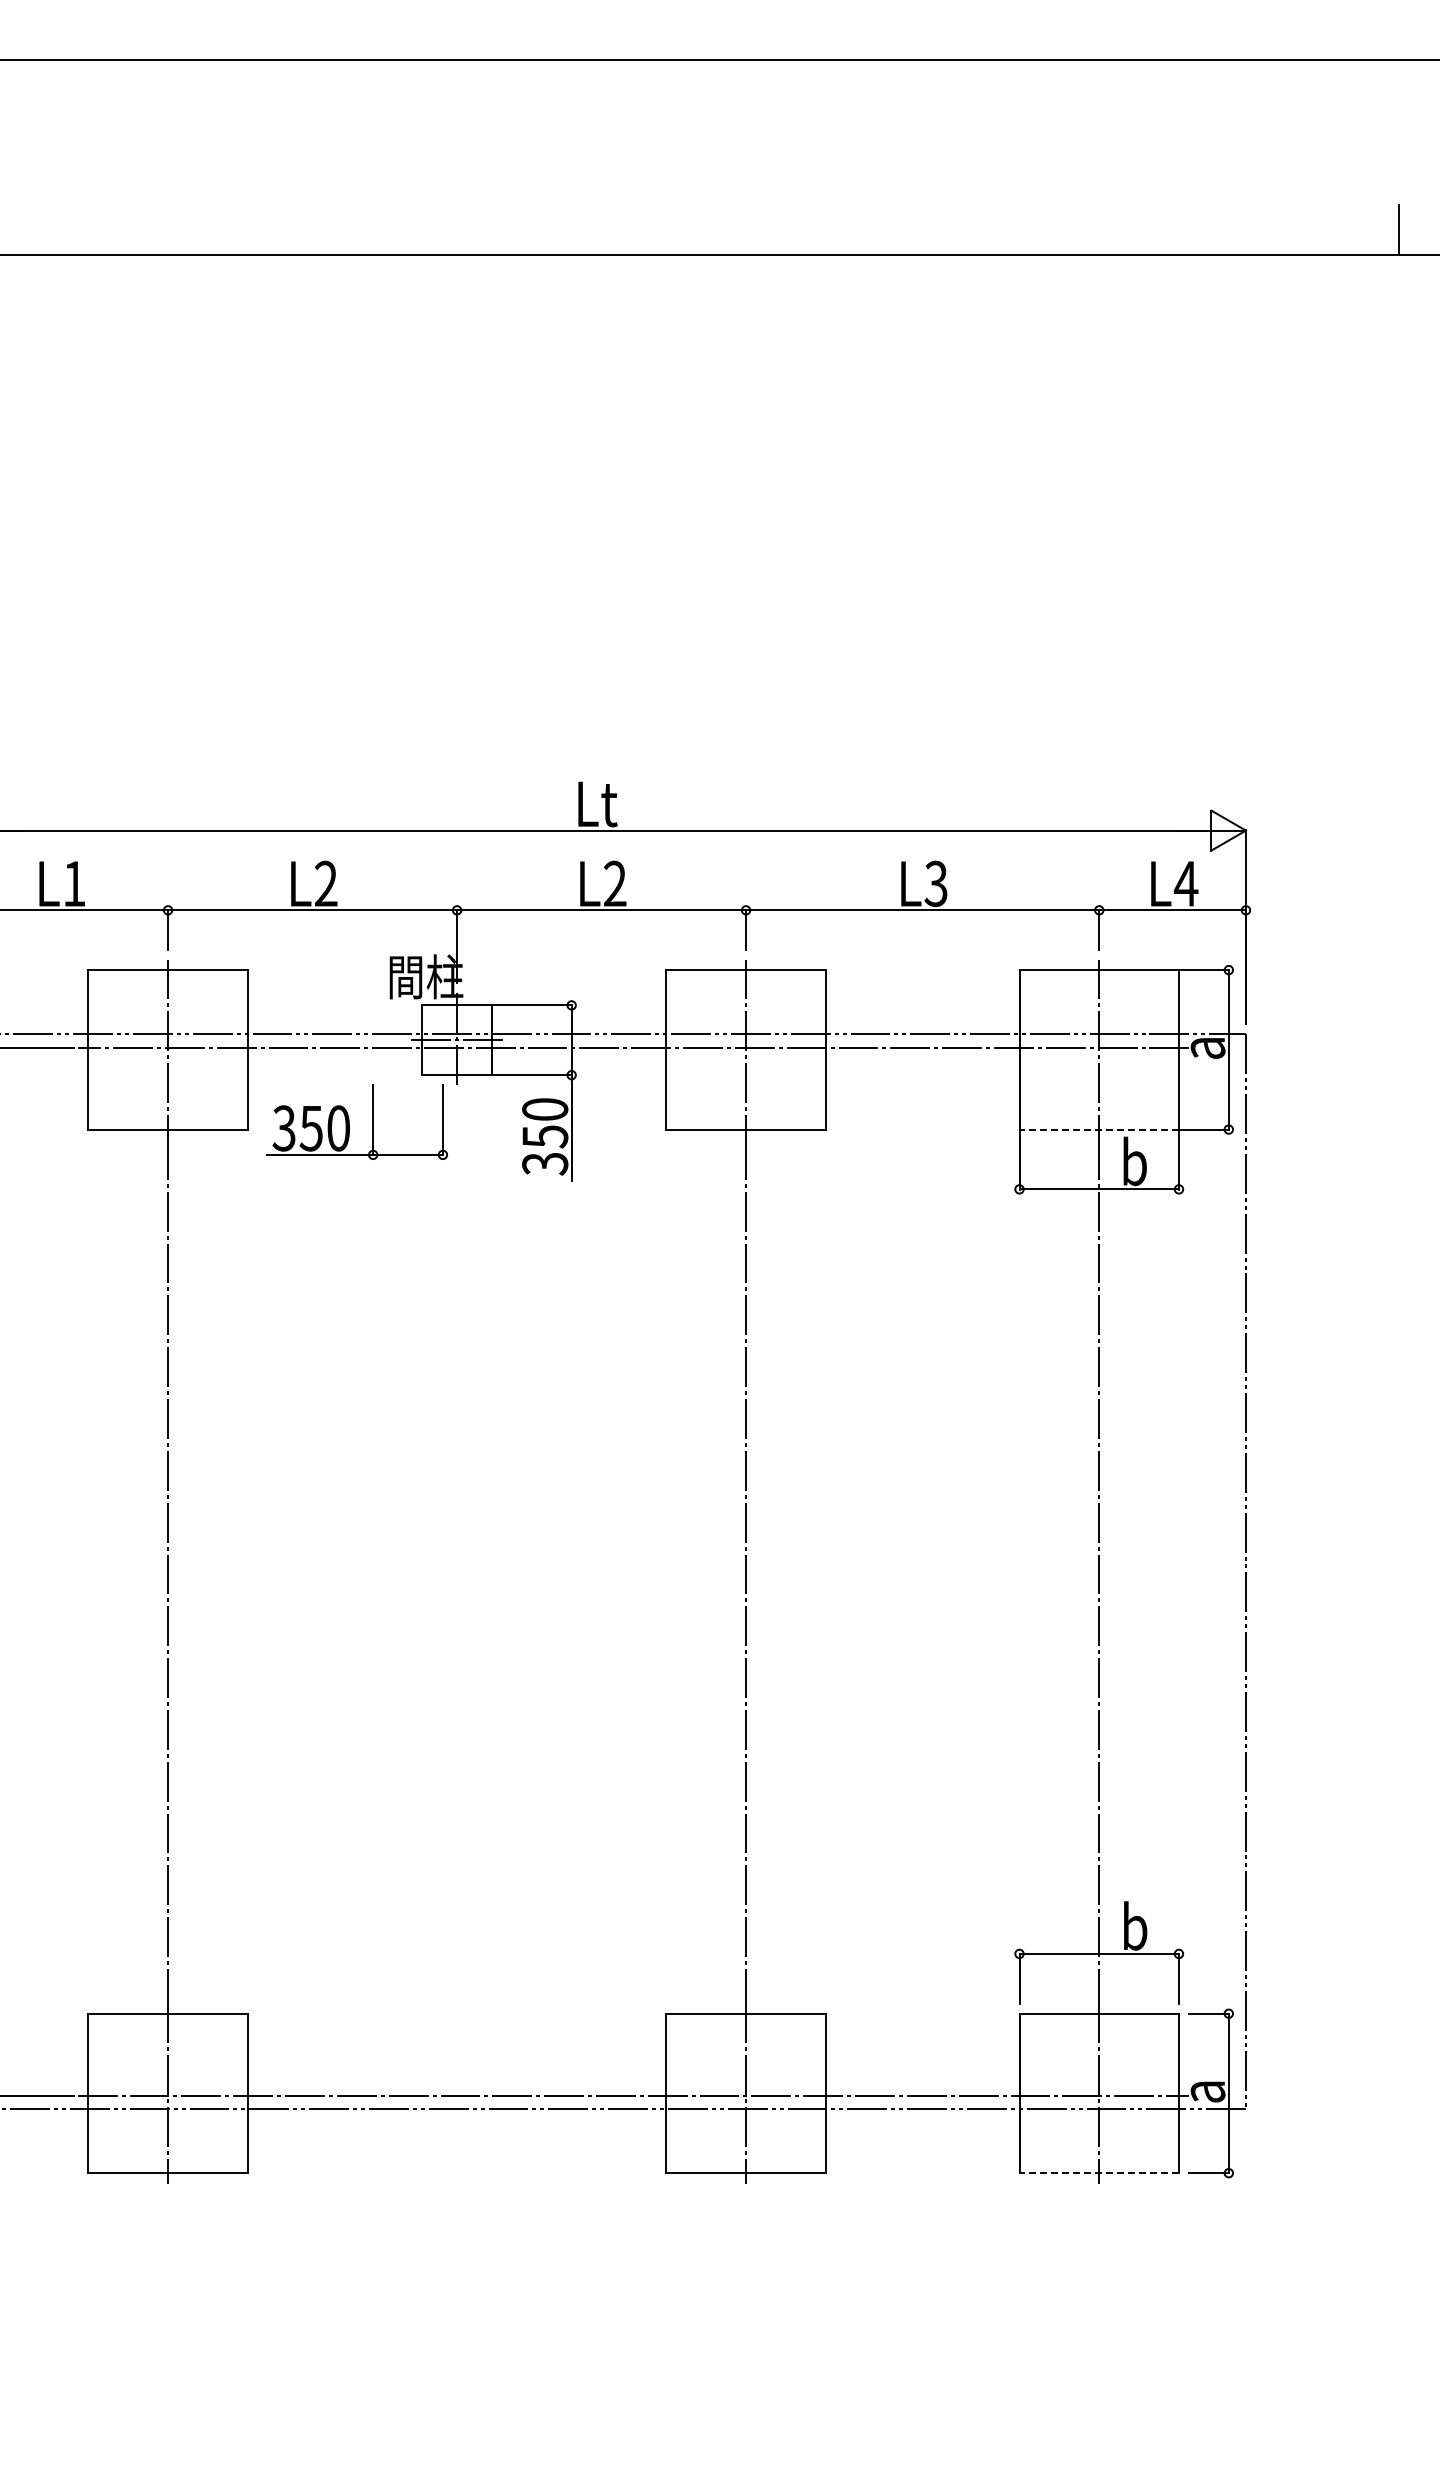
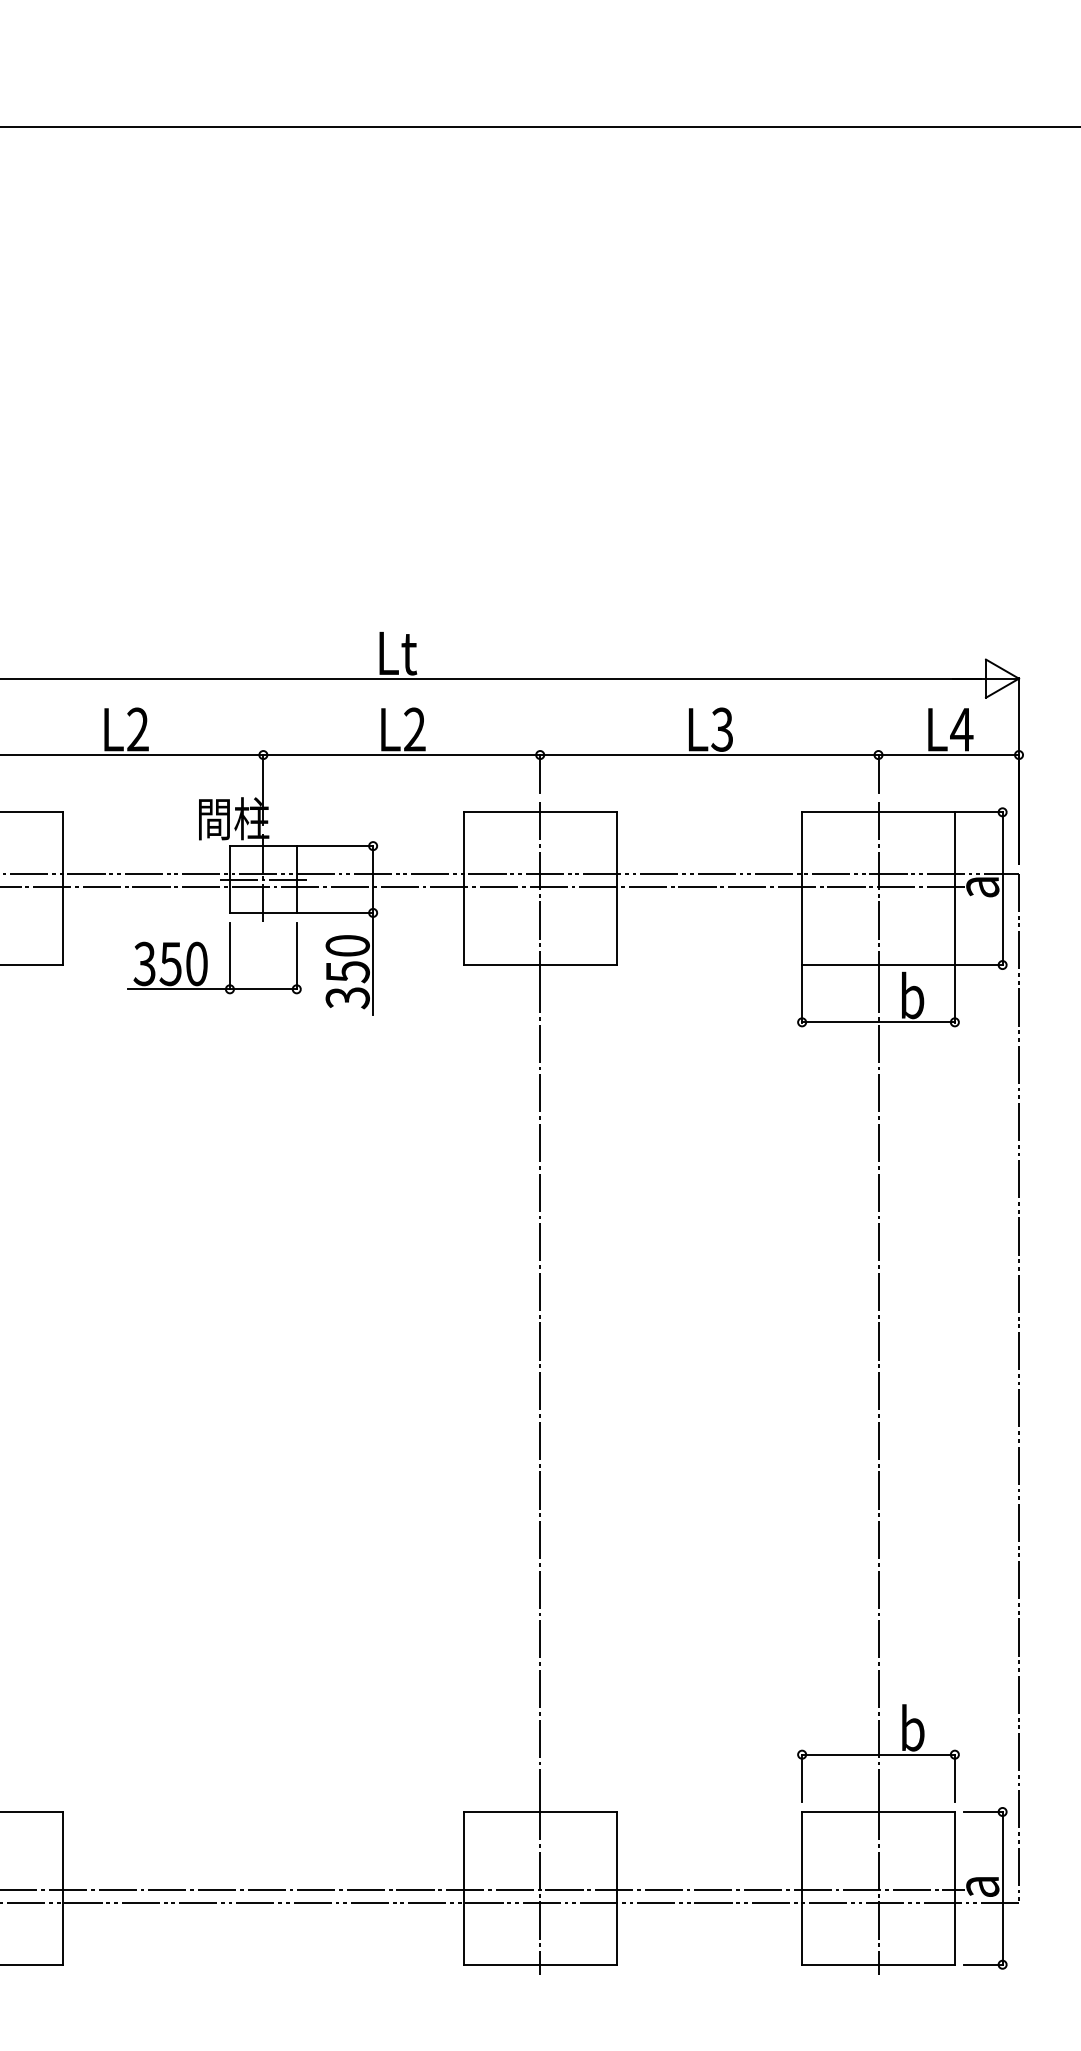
part: (349, 1121) -> (207, 957), moved
line: (1099, 1129) -> (878, 964), dashed -> solid
line: (1099, 2173) -> (878, 1965), dashed -> solid

